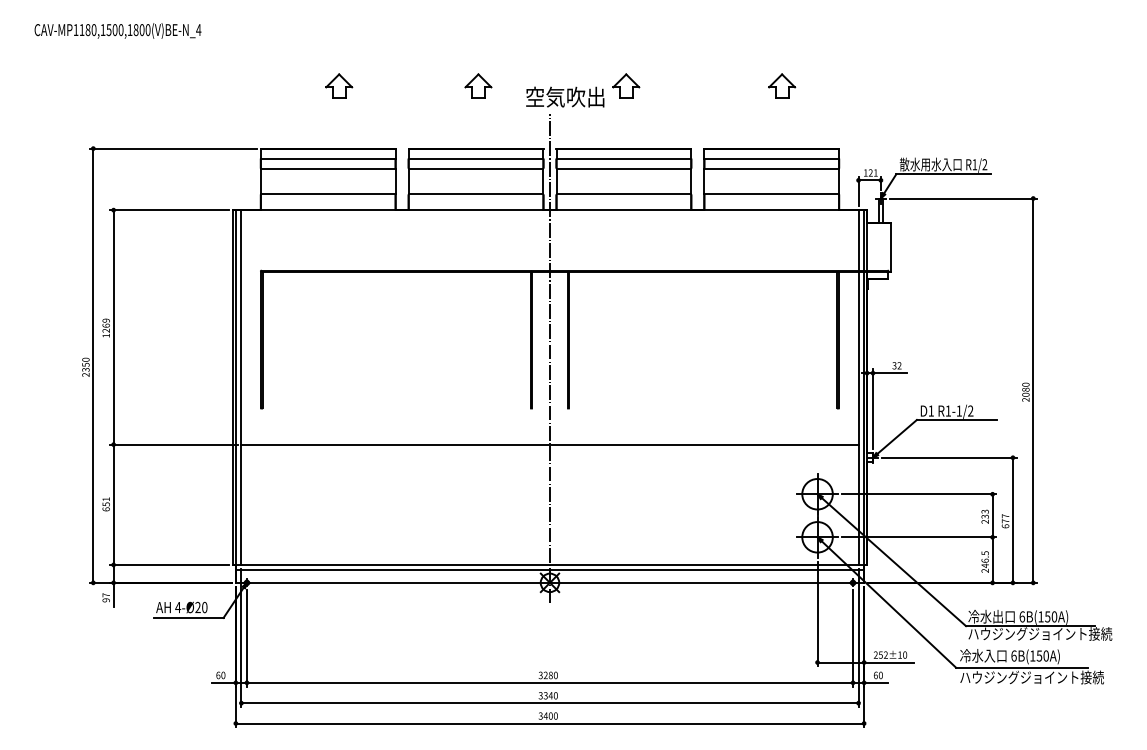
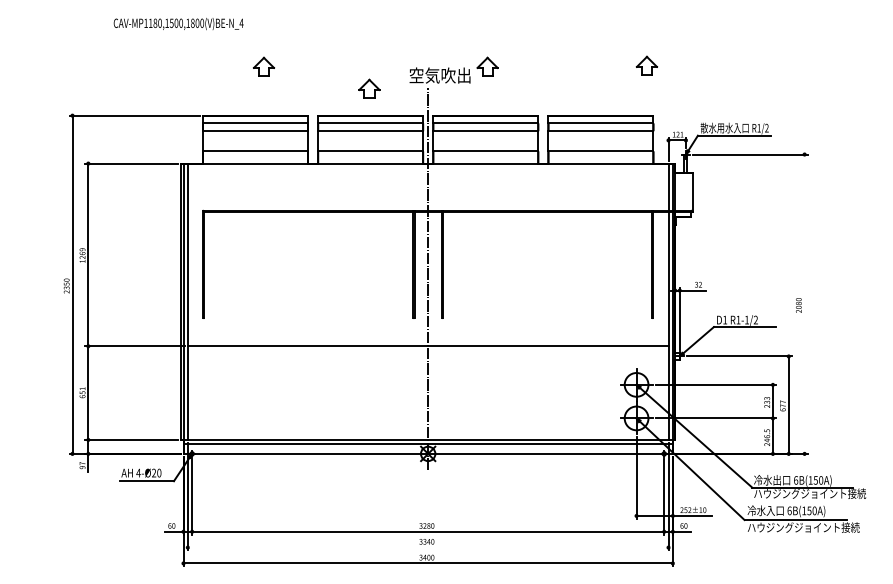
text: (117, 31) -> (178, 24), moved
part: (478, 85) -> (369, 88), moved
part: (781, 85) -> (646, 65), moved
line: (1033, 389) -> (804, 303), removed
line: (549, 703) -> (427, 547), removed

